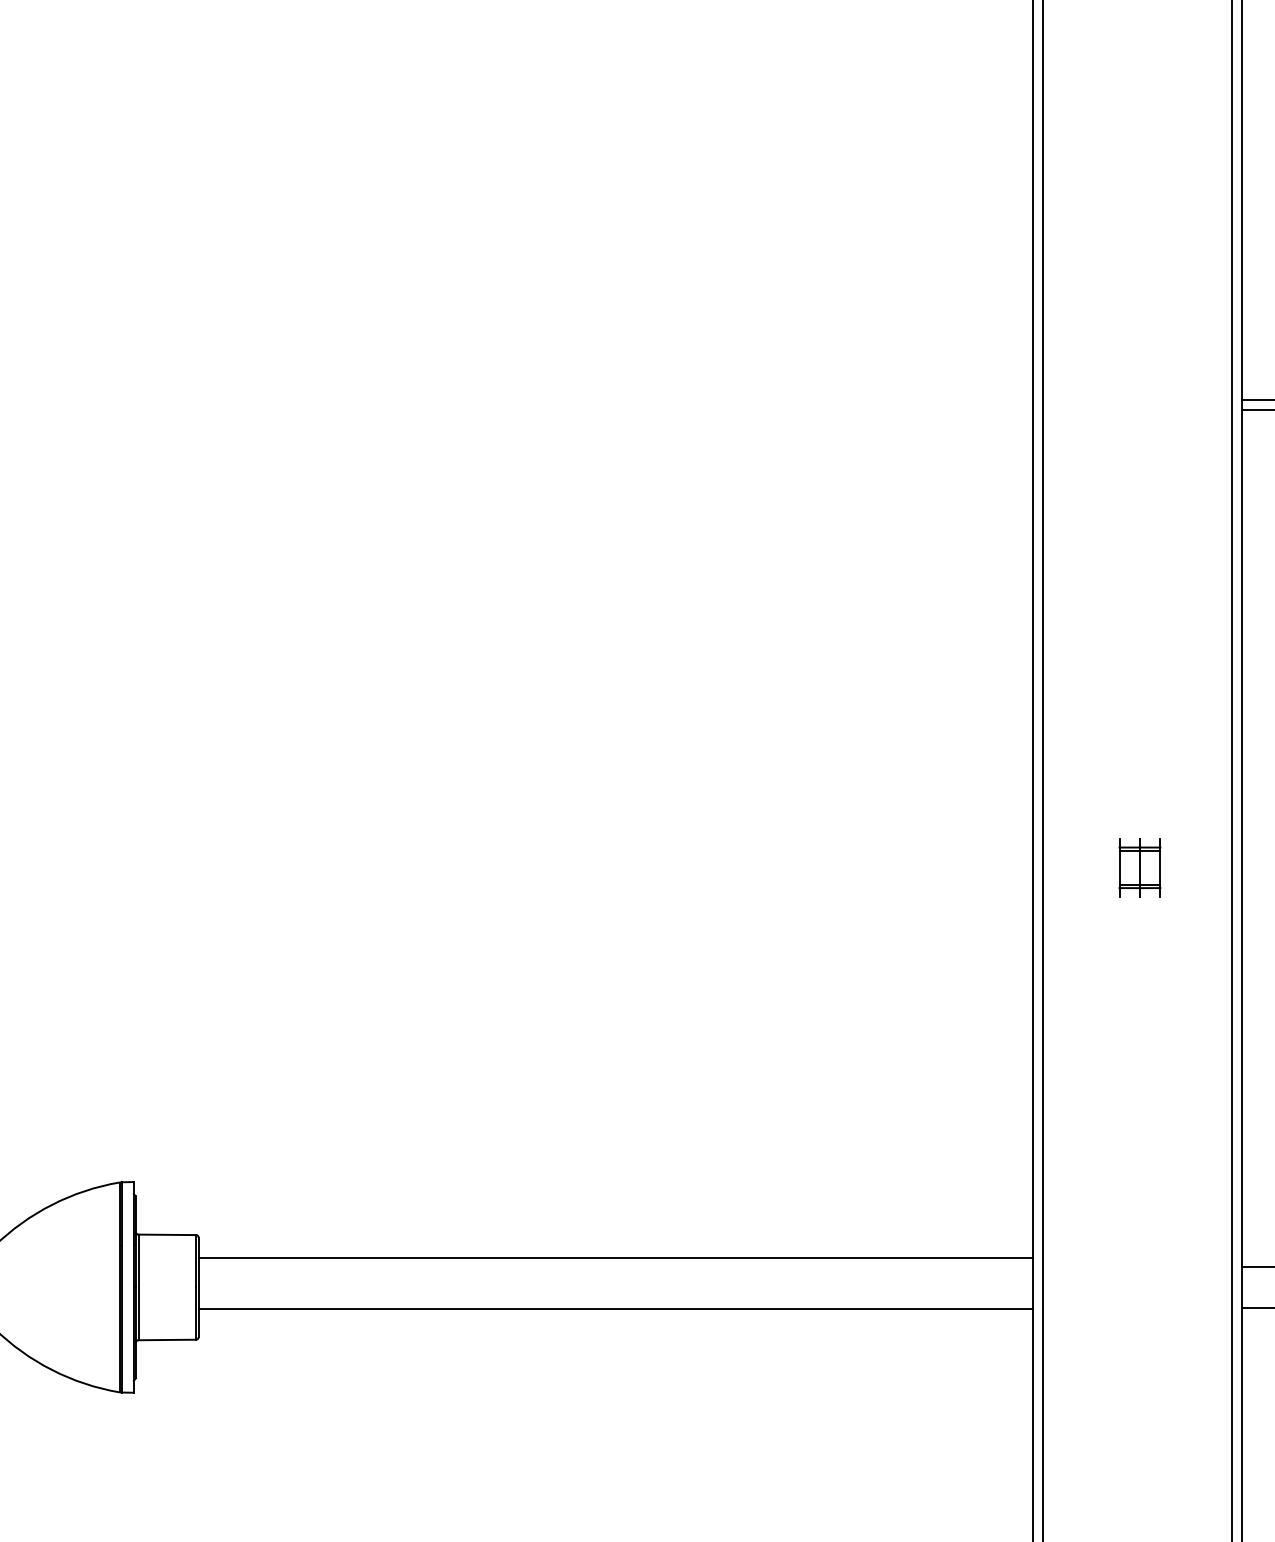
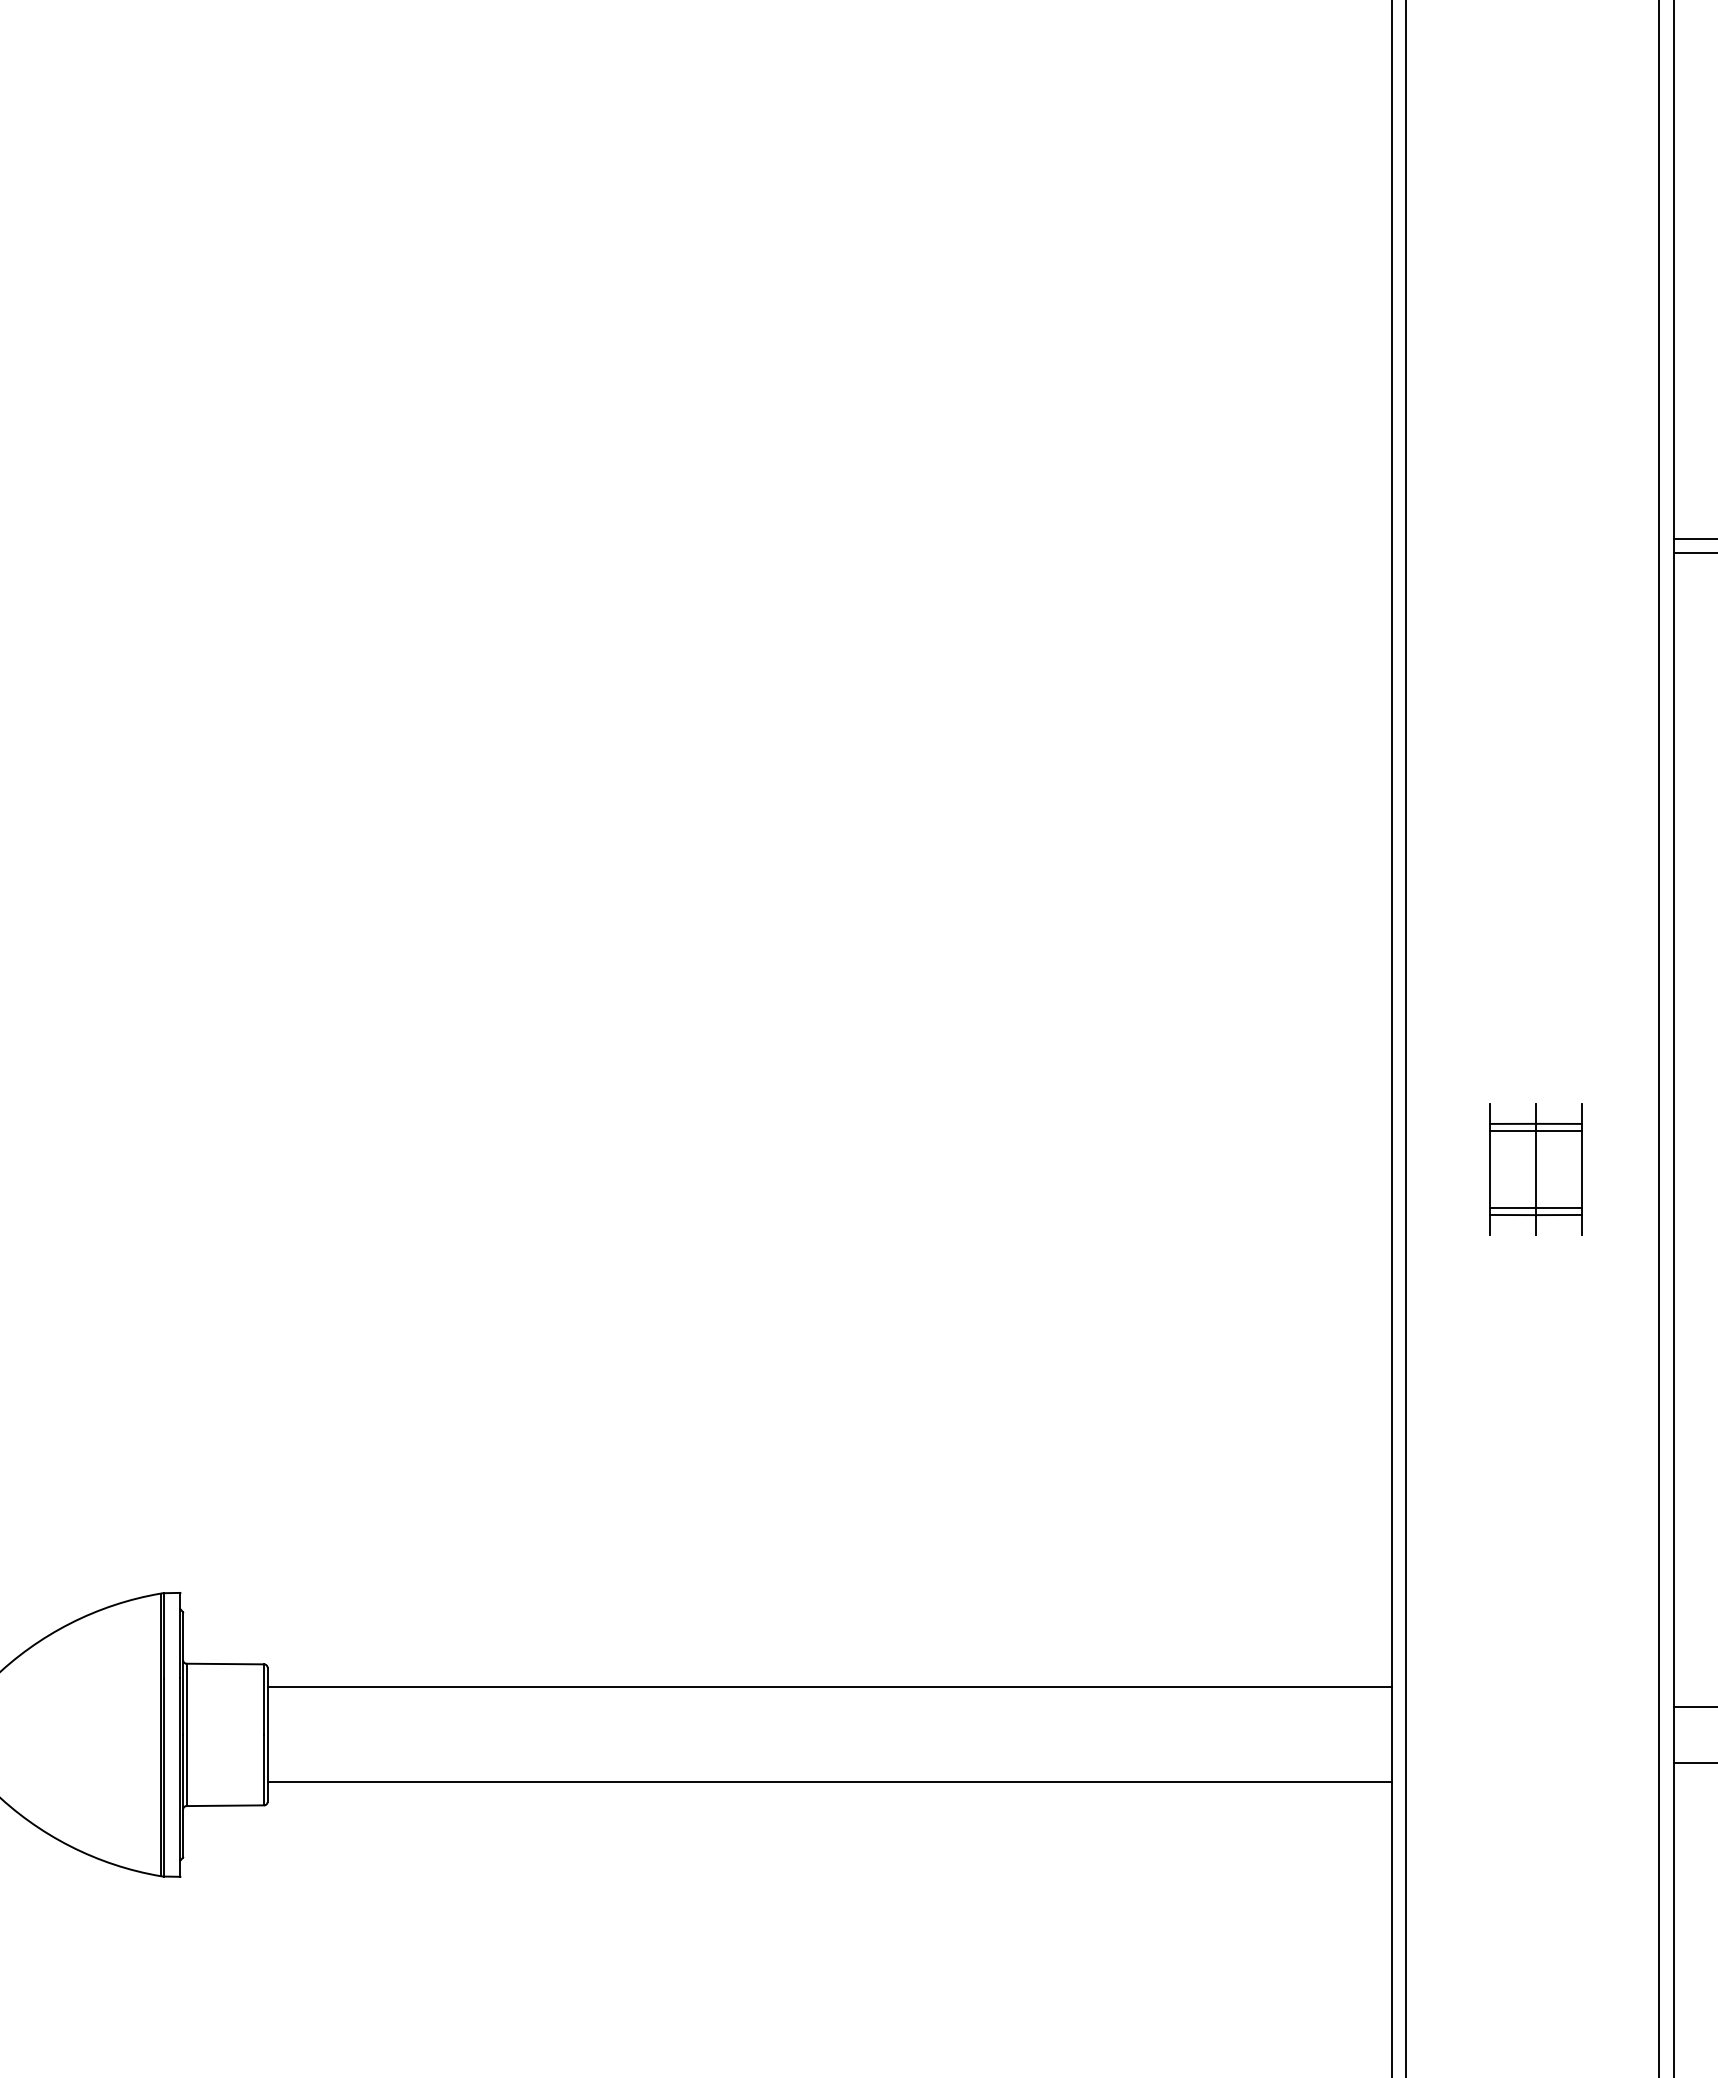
part: (1139, 867) -> (1535, 1169), size x1.67
line: (615, 1258) -> (829, 1782), moved
line: (615, 1309) -> (829, 1687), moved

